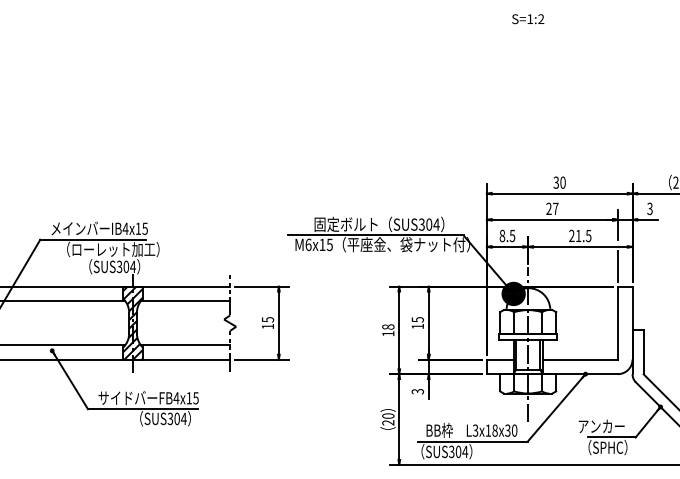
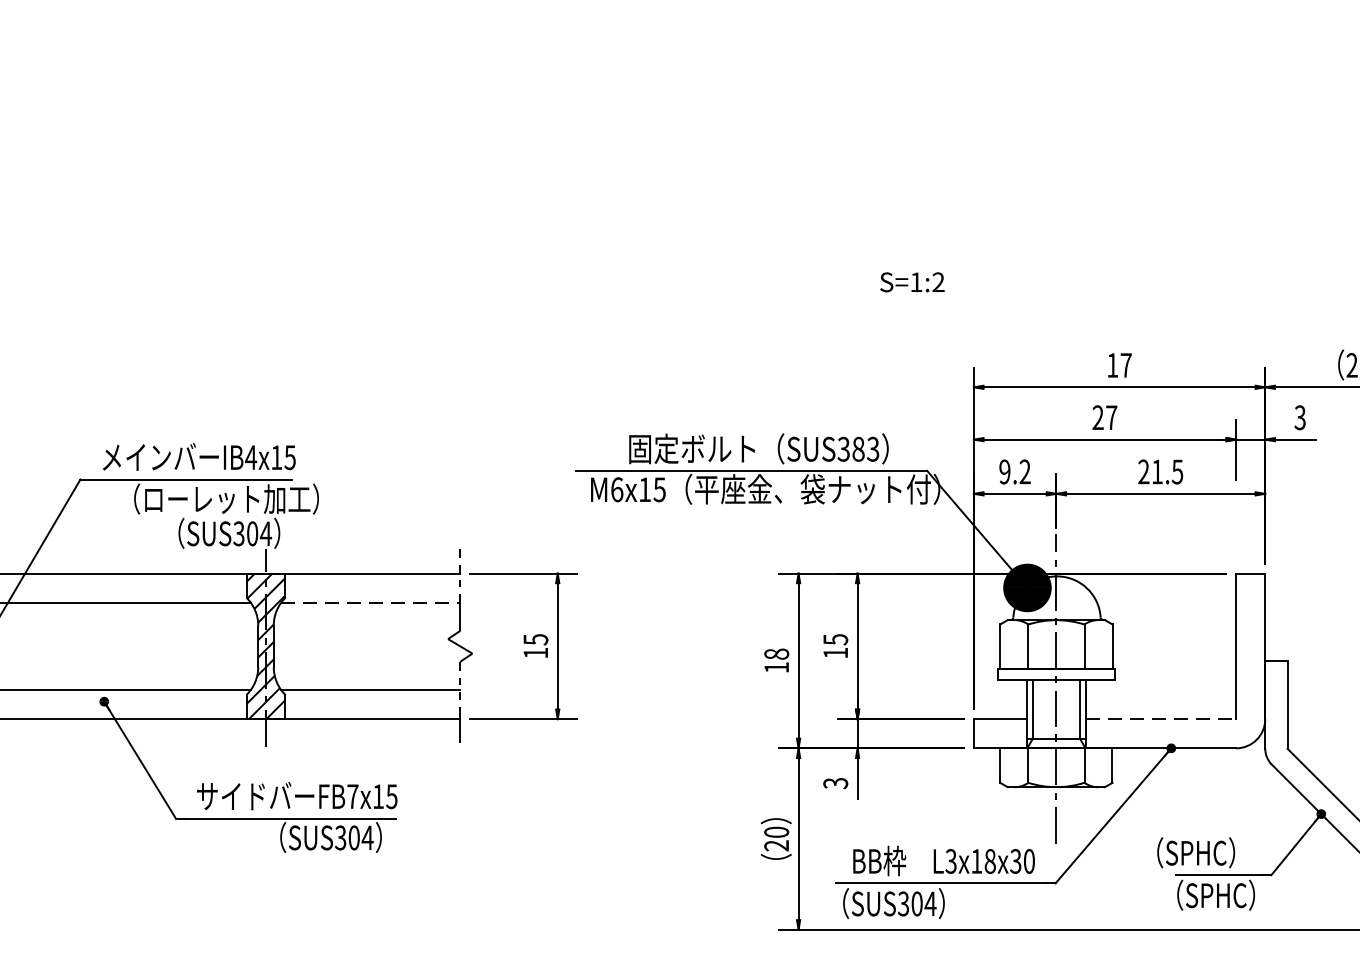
text: (528, 19) -> (913, 282), moved
text: (559, 182) -> (1119, 364), 30 -> 17
text: (432, 224) -> (865, 448), SUS304 -> SUS383
text: (507, 235) -> (1015, 470), 8.5 -> 9.2
line: (617, 266) -> (1235, 533), removed
line: (185, 301) -> (370, 603), solid -> dashed
line: (580, 359) -> (1161, 719), solid -> dashed
text: (176, 398) -> (352, 797), FB4x15 -> FB7x15
text: (601, 425) -> (1203, 851), アンカー -> （SPHC）

